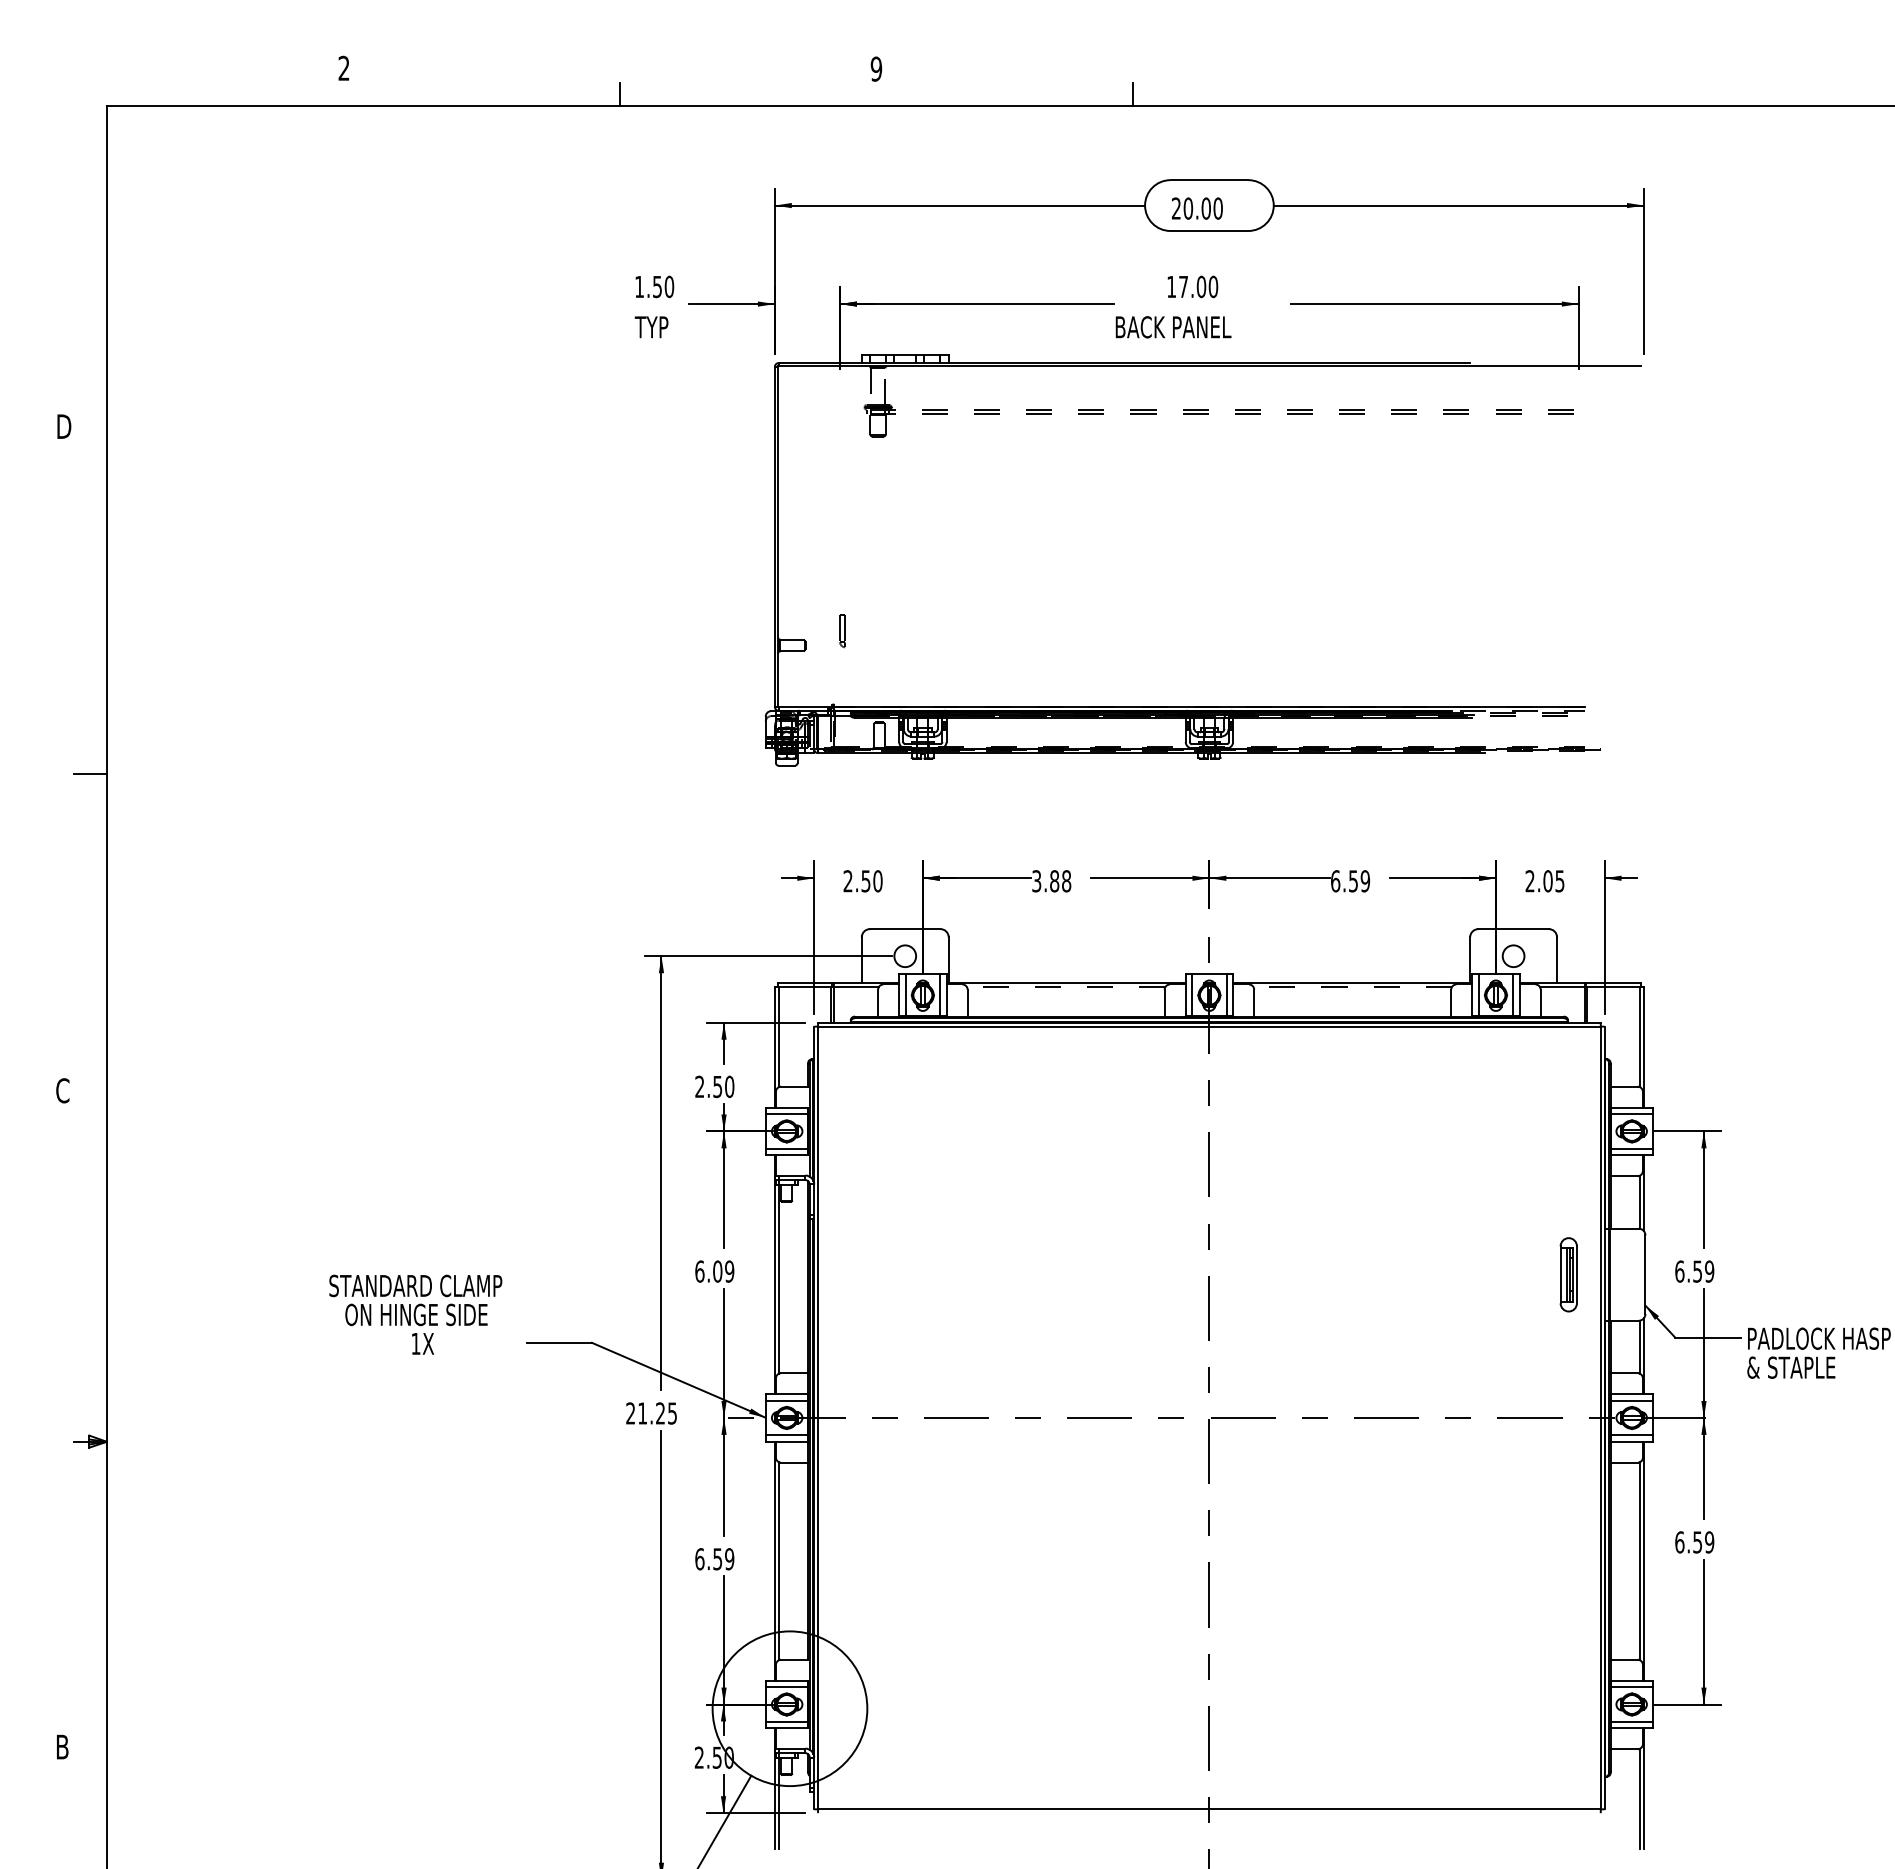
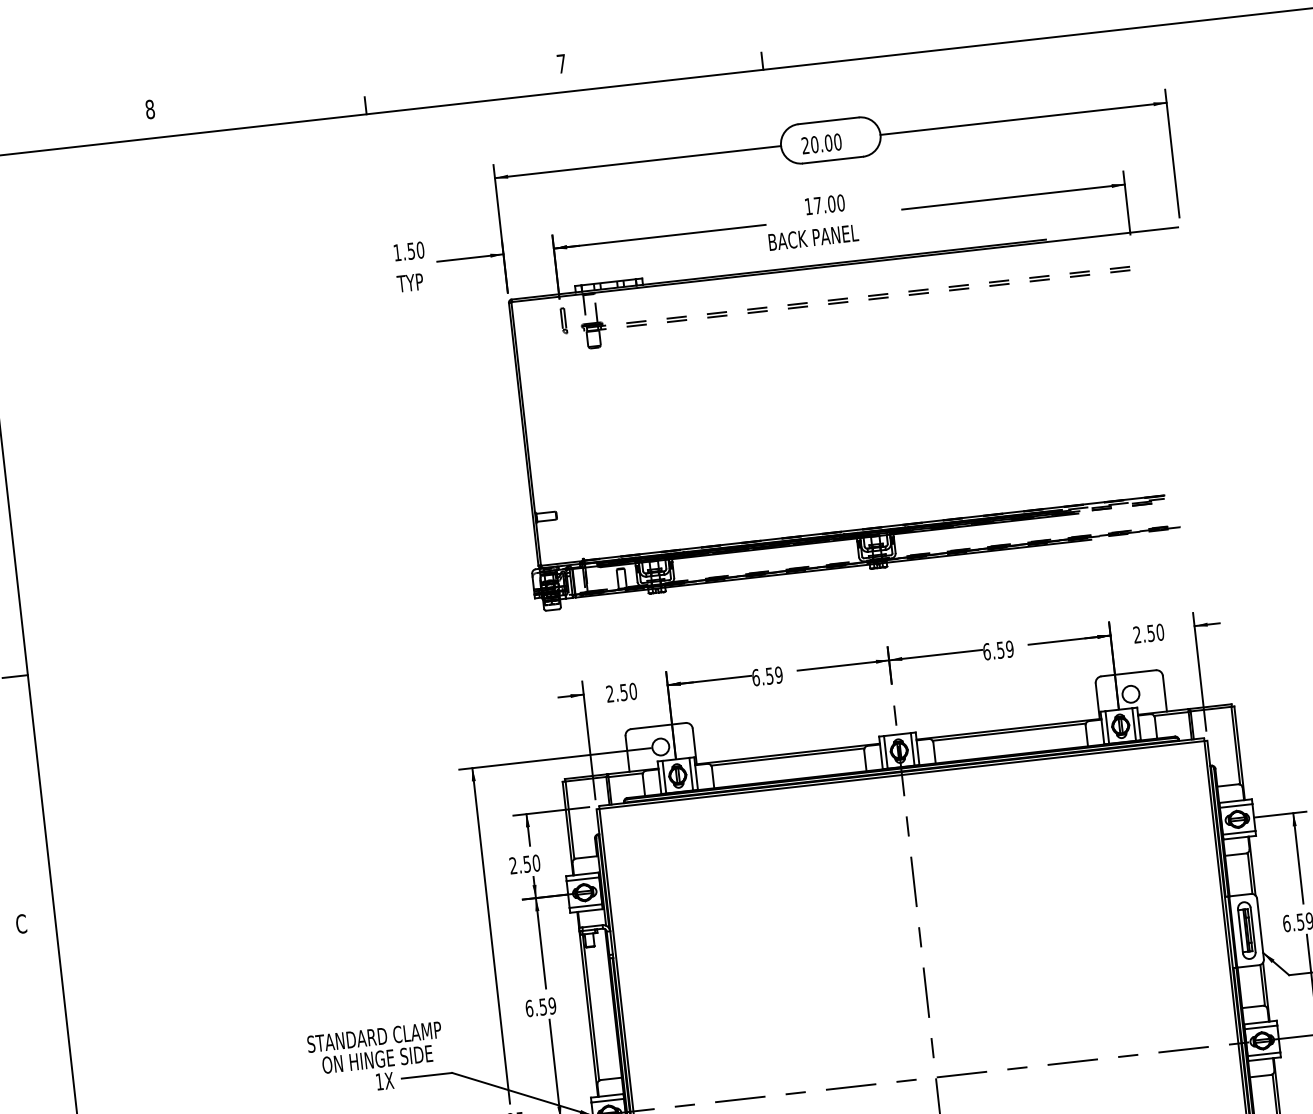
text: (343, 68) -> (149, 109), 2 -> 8
text: (876, 68) -> (561, 63), 9 -> 7
part: (842, 631) -> (563, 321), moved
text: (1051, 881) -> (767, 676), 3.88 -> 6.59
text: (1553, 881) -> (1155, 633), 2.05 -> 2.50
line: (1065, 987) -> (787, 757), dashed -> solid
line: (1352, 987) -> (1009, 732), dashed -> solid
text: (717, 1271) -> (543, 1006), 6.09 -> 6.59
part: (1568, 1274) -> (1246, 930), moved
text: (415, 1314) -> (376, 1059), moved

